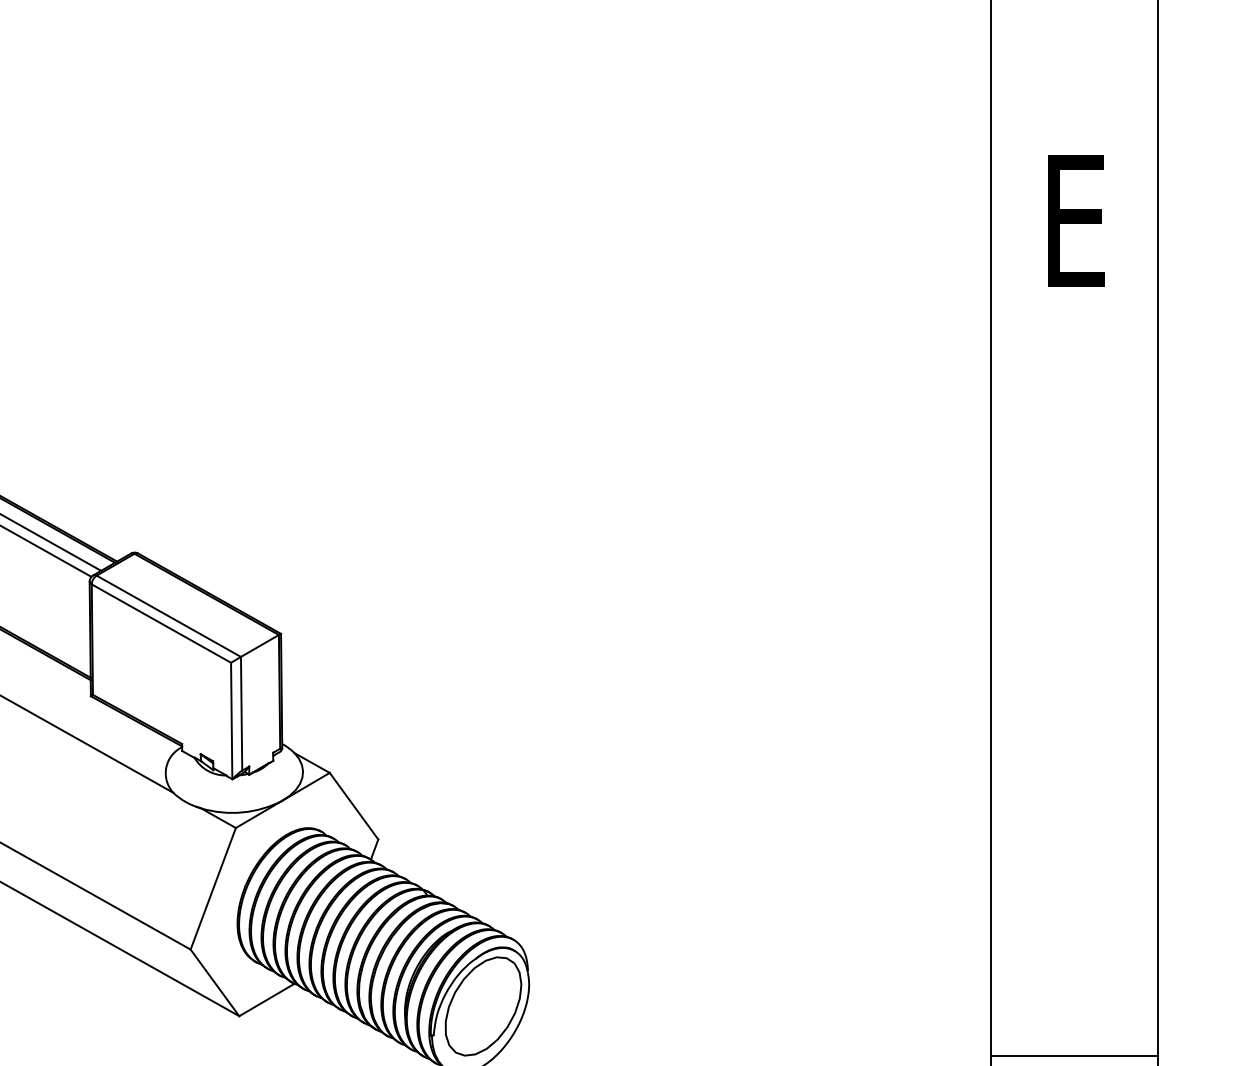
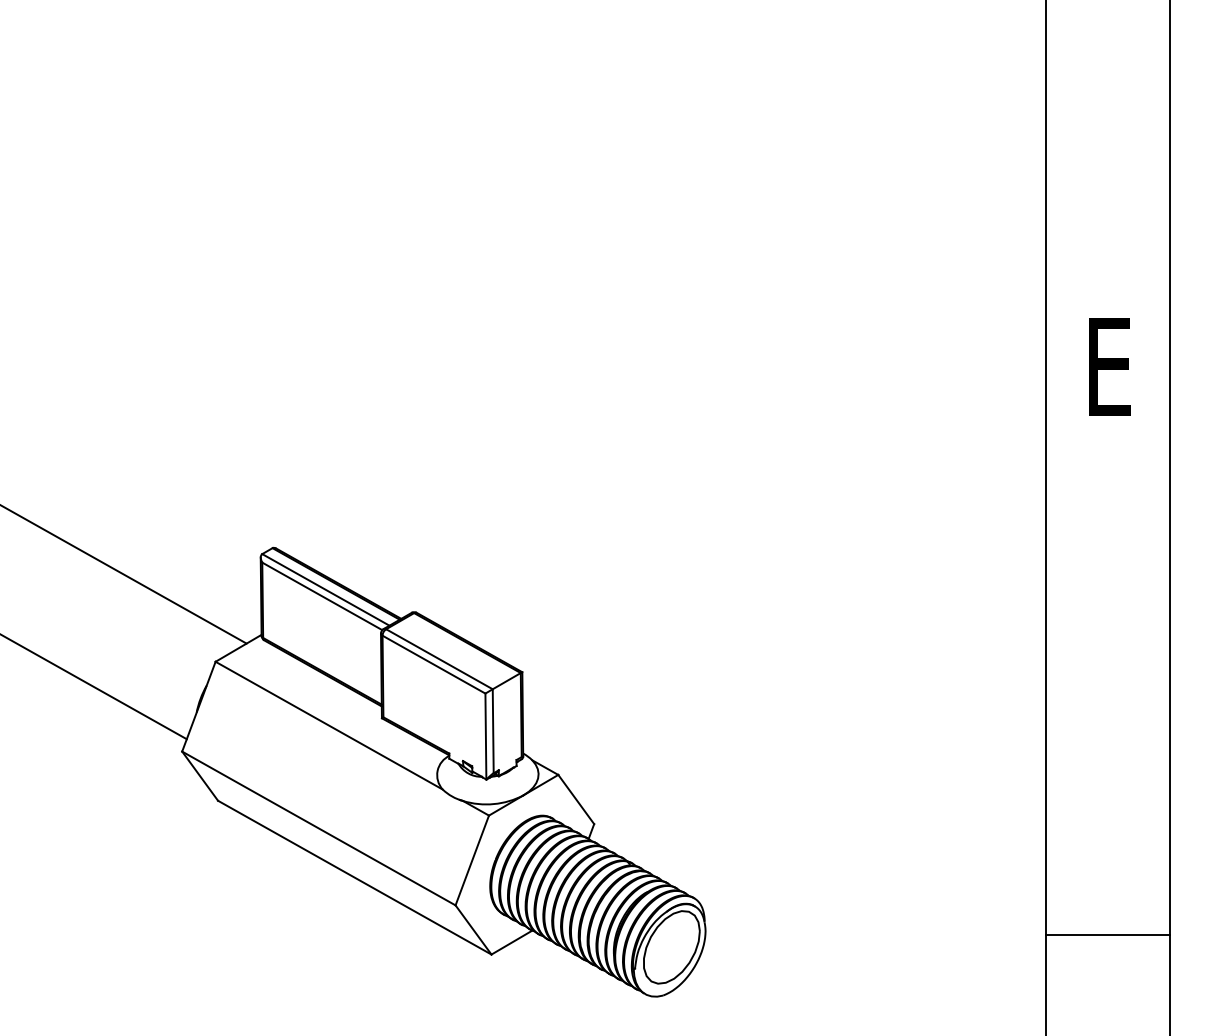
line: (1073, 1055) -> (1107, 934), moved

